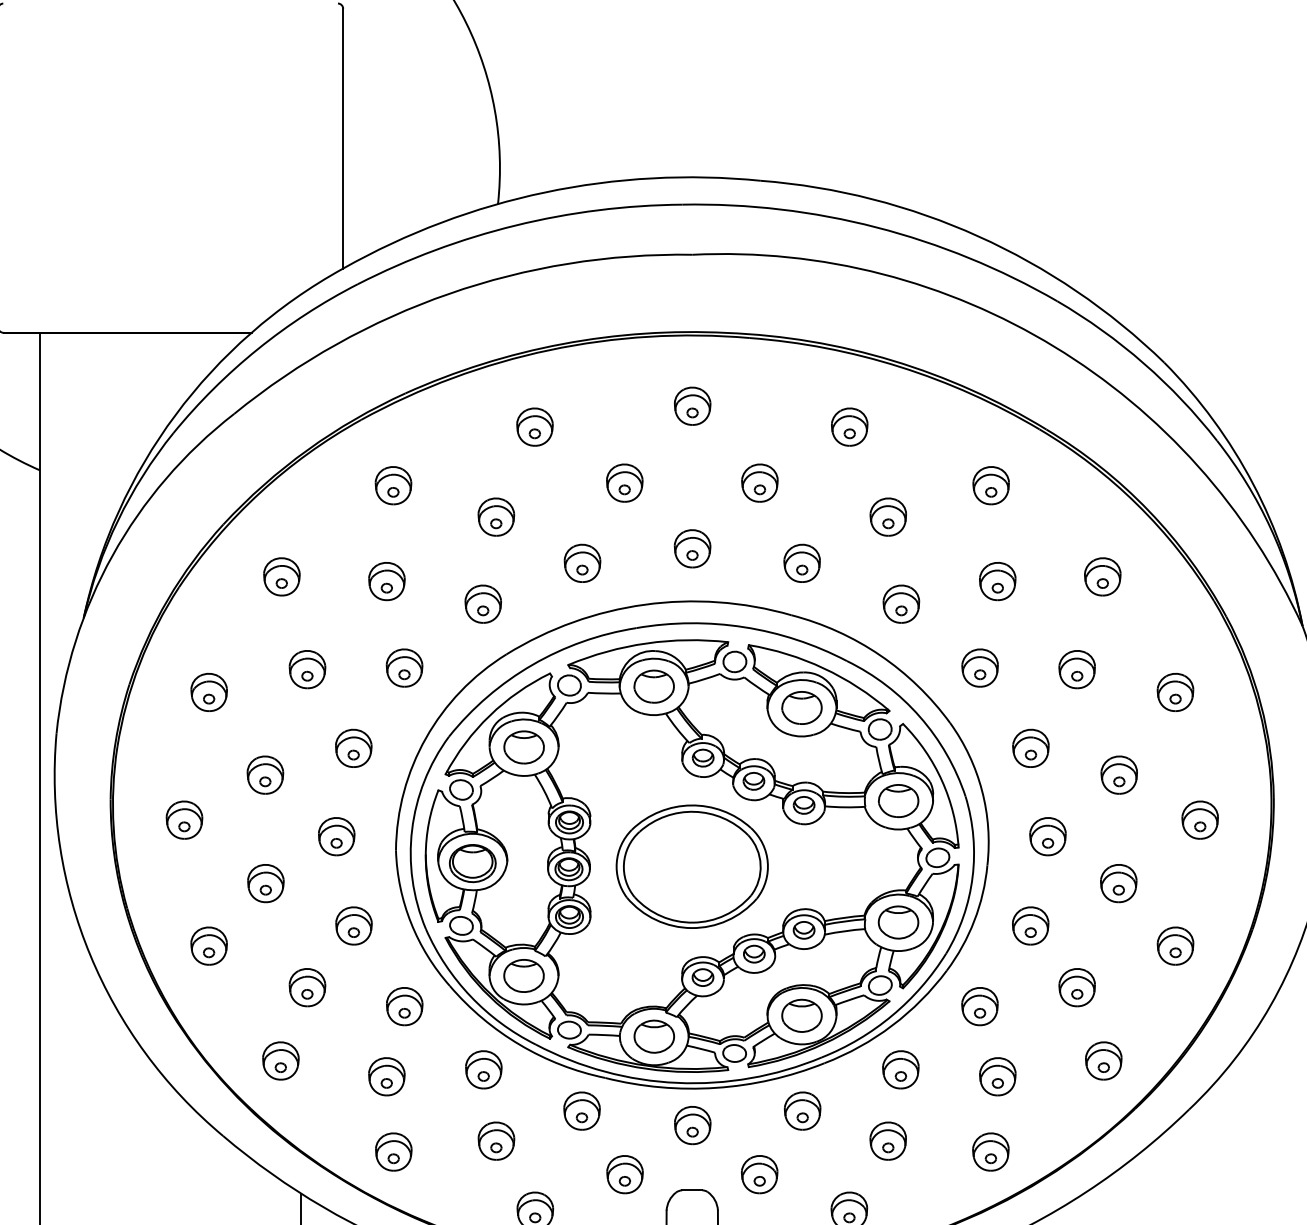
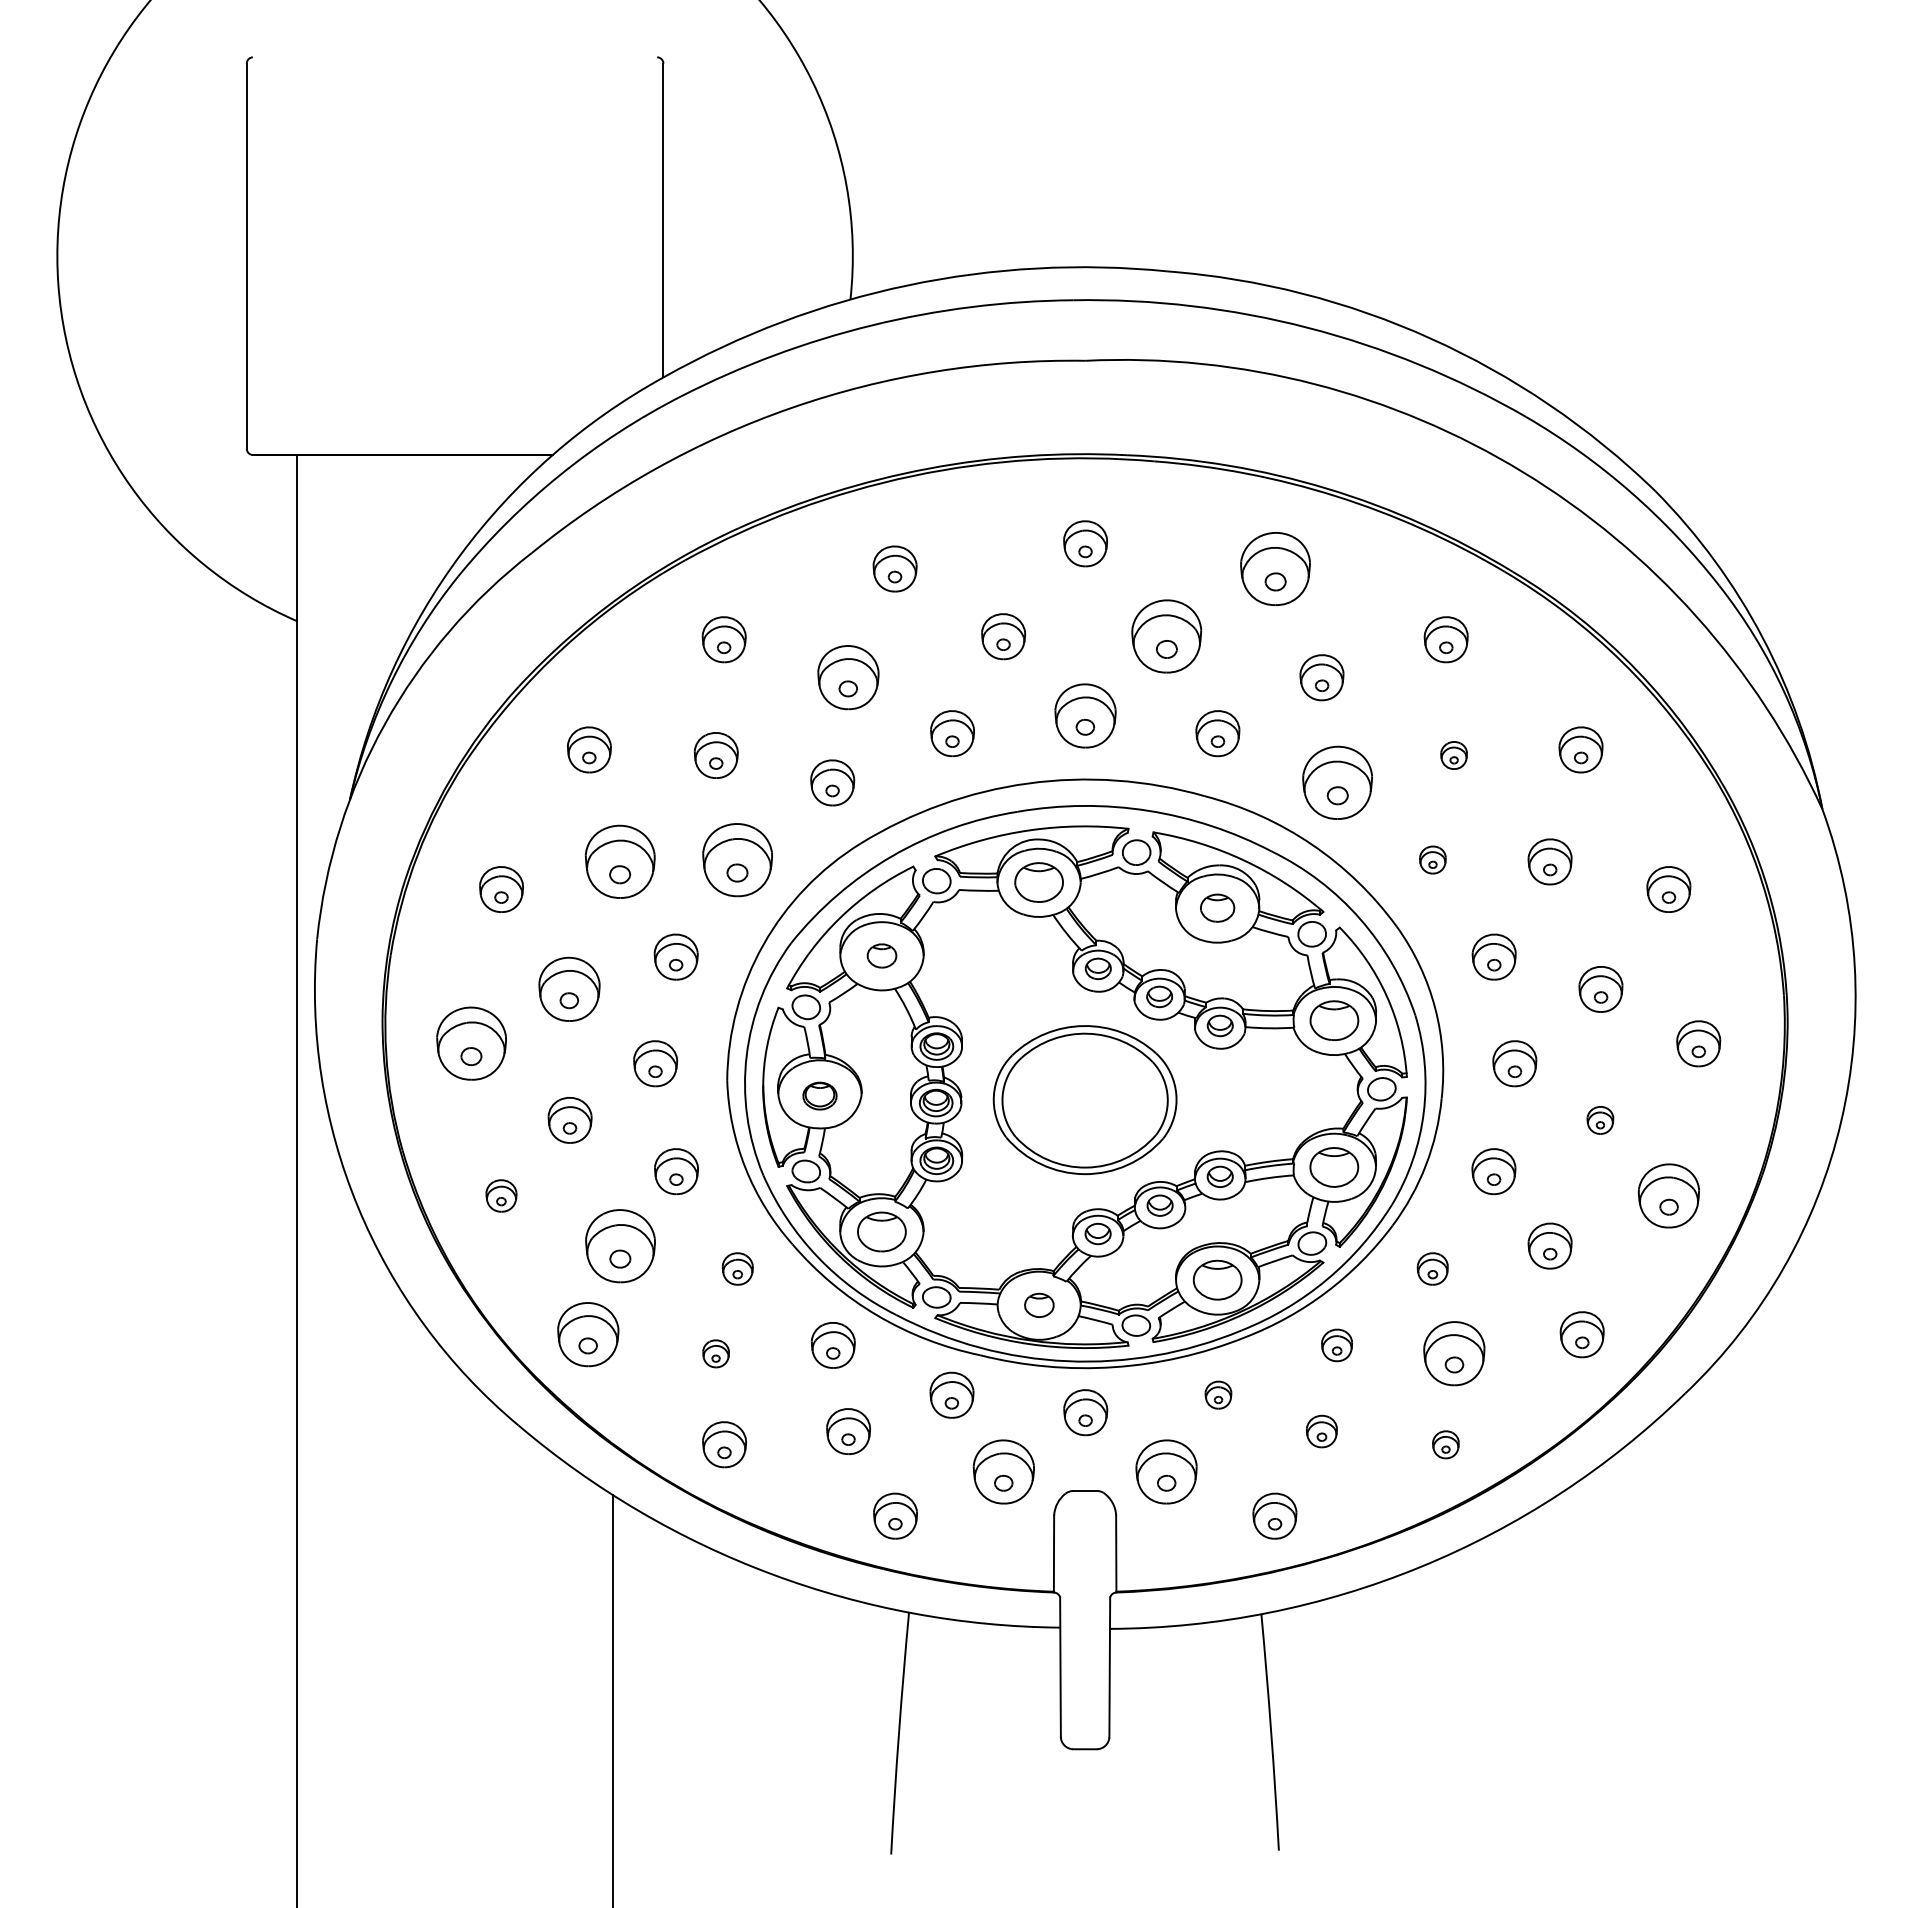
part: (849, 426) -> (1274, 568), size x1.6
part: (759, 482) -> (1166, 636), size x1.6
part: (496, 516) -> (848, 677), size x1.4
part: (692, 548) -> (1085, 715), size x1.4
part: (997, 581) -> (1453, 755), size x0.6
part: (901, 603) -> (1337, 782), size x1.6
part: (404, 667) -> (737, 859), size x1.6
part: (979, 667) -> (1432, 859), size x0.6
part: (307, 669) -> (620, 861), size x1.6
part: (801, 707) -> (1217, 907), size x0.7
part: (523, 747) -> (881, 955), size x0.6
part: (265, 775) -> (569, 989), size x1.4
part: (184, 819) -> (471, 1043), size x1.6
part: (472, 862) -> (819, 1095), size x0.6
part: (1118, 883) -> (1600, 1120), size x0.6
part: (209, 945) -> (501, 1195), size x0.7
part: (1175, 945) -> (1668, 1195), size x1.4
part: (306, 987) -> (619, 1245), size x1.6
part: (404, 1006) -> (737, 1268), size x0.7
part: (979, 1006) -> (1432, 1268), size x0.7
part: (654, 1036) -> (1039, 1305), size x0.6
part: (280, 1060) -> (587, 1334), size x1.4
part: (900, 1069) -> (1336, 1345), size x0.7
part: (386, 1076) -> (715, 1353), size x0.6
part: (997, 1076) -> (1453, 1353), size x1.4
part: (802, 1110) -> (1218, 1394), size x0.6
part: (887, 1141) -> (1321, 1431), size x0.7
part: (990, 1151) -> (1445, 1444), size x0.6
part: (624, 1174) -> (1003, 1471), size x1.4
part: (759, 1174) -> (1166, 1471), size x1.4

